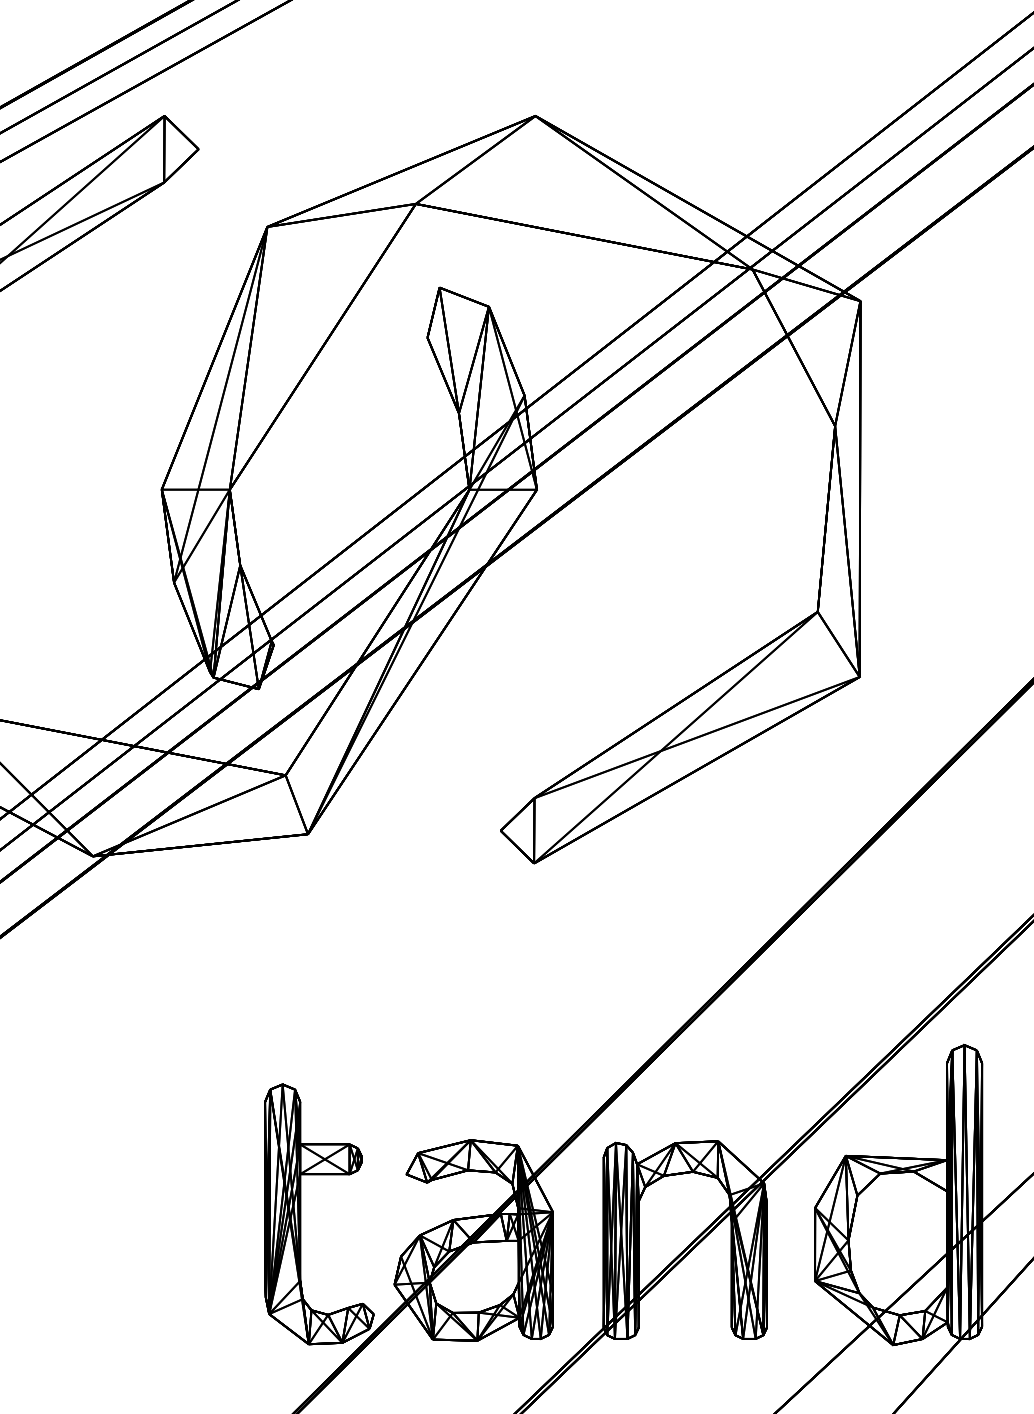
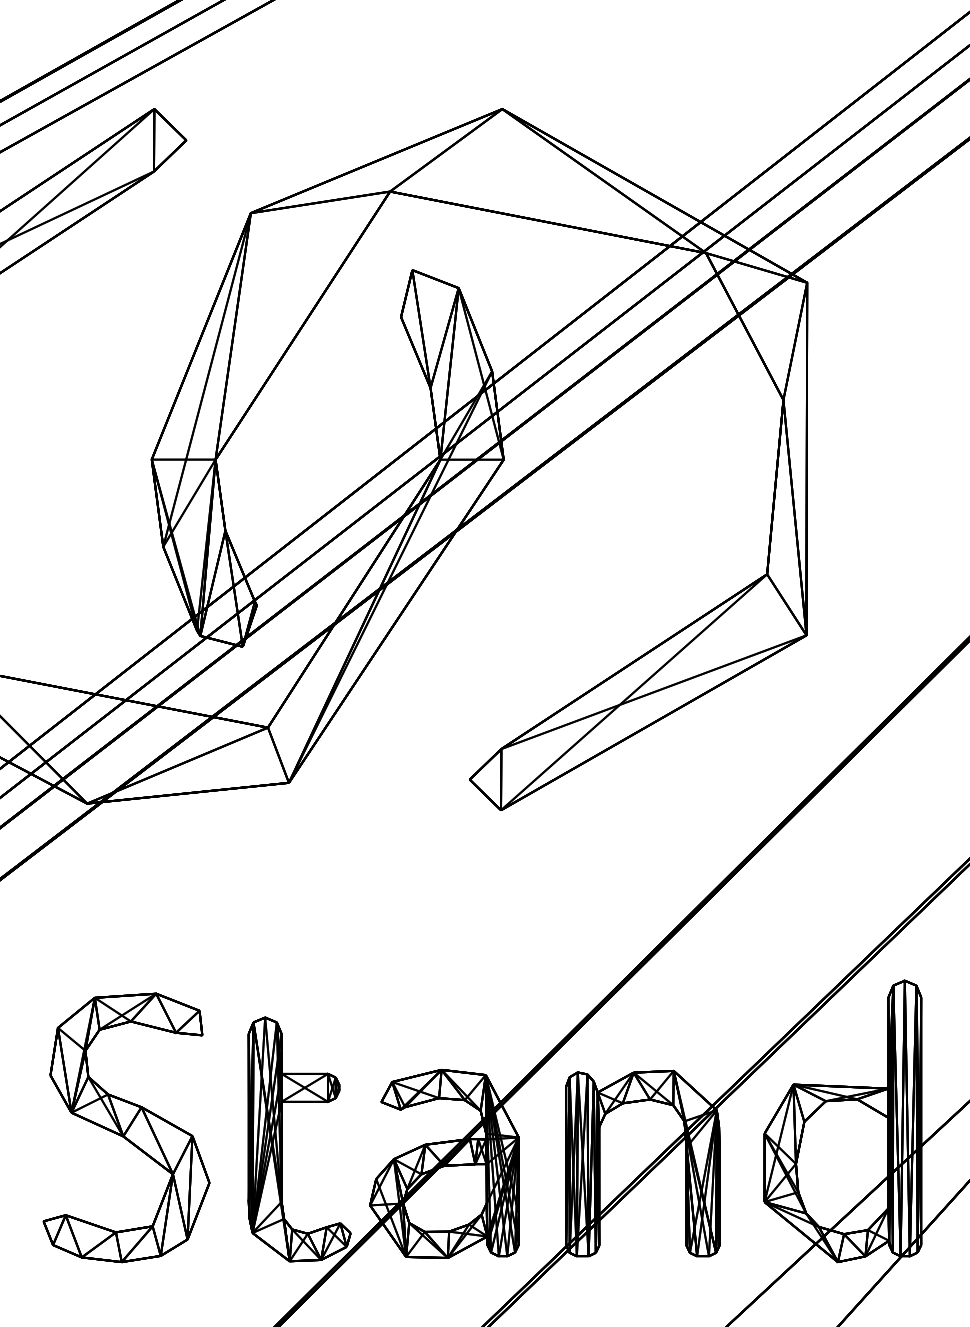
part: (134, 1201) -> (126, 1127), added

